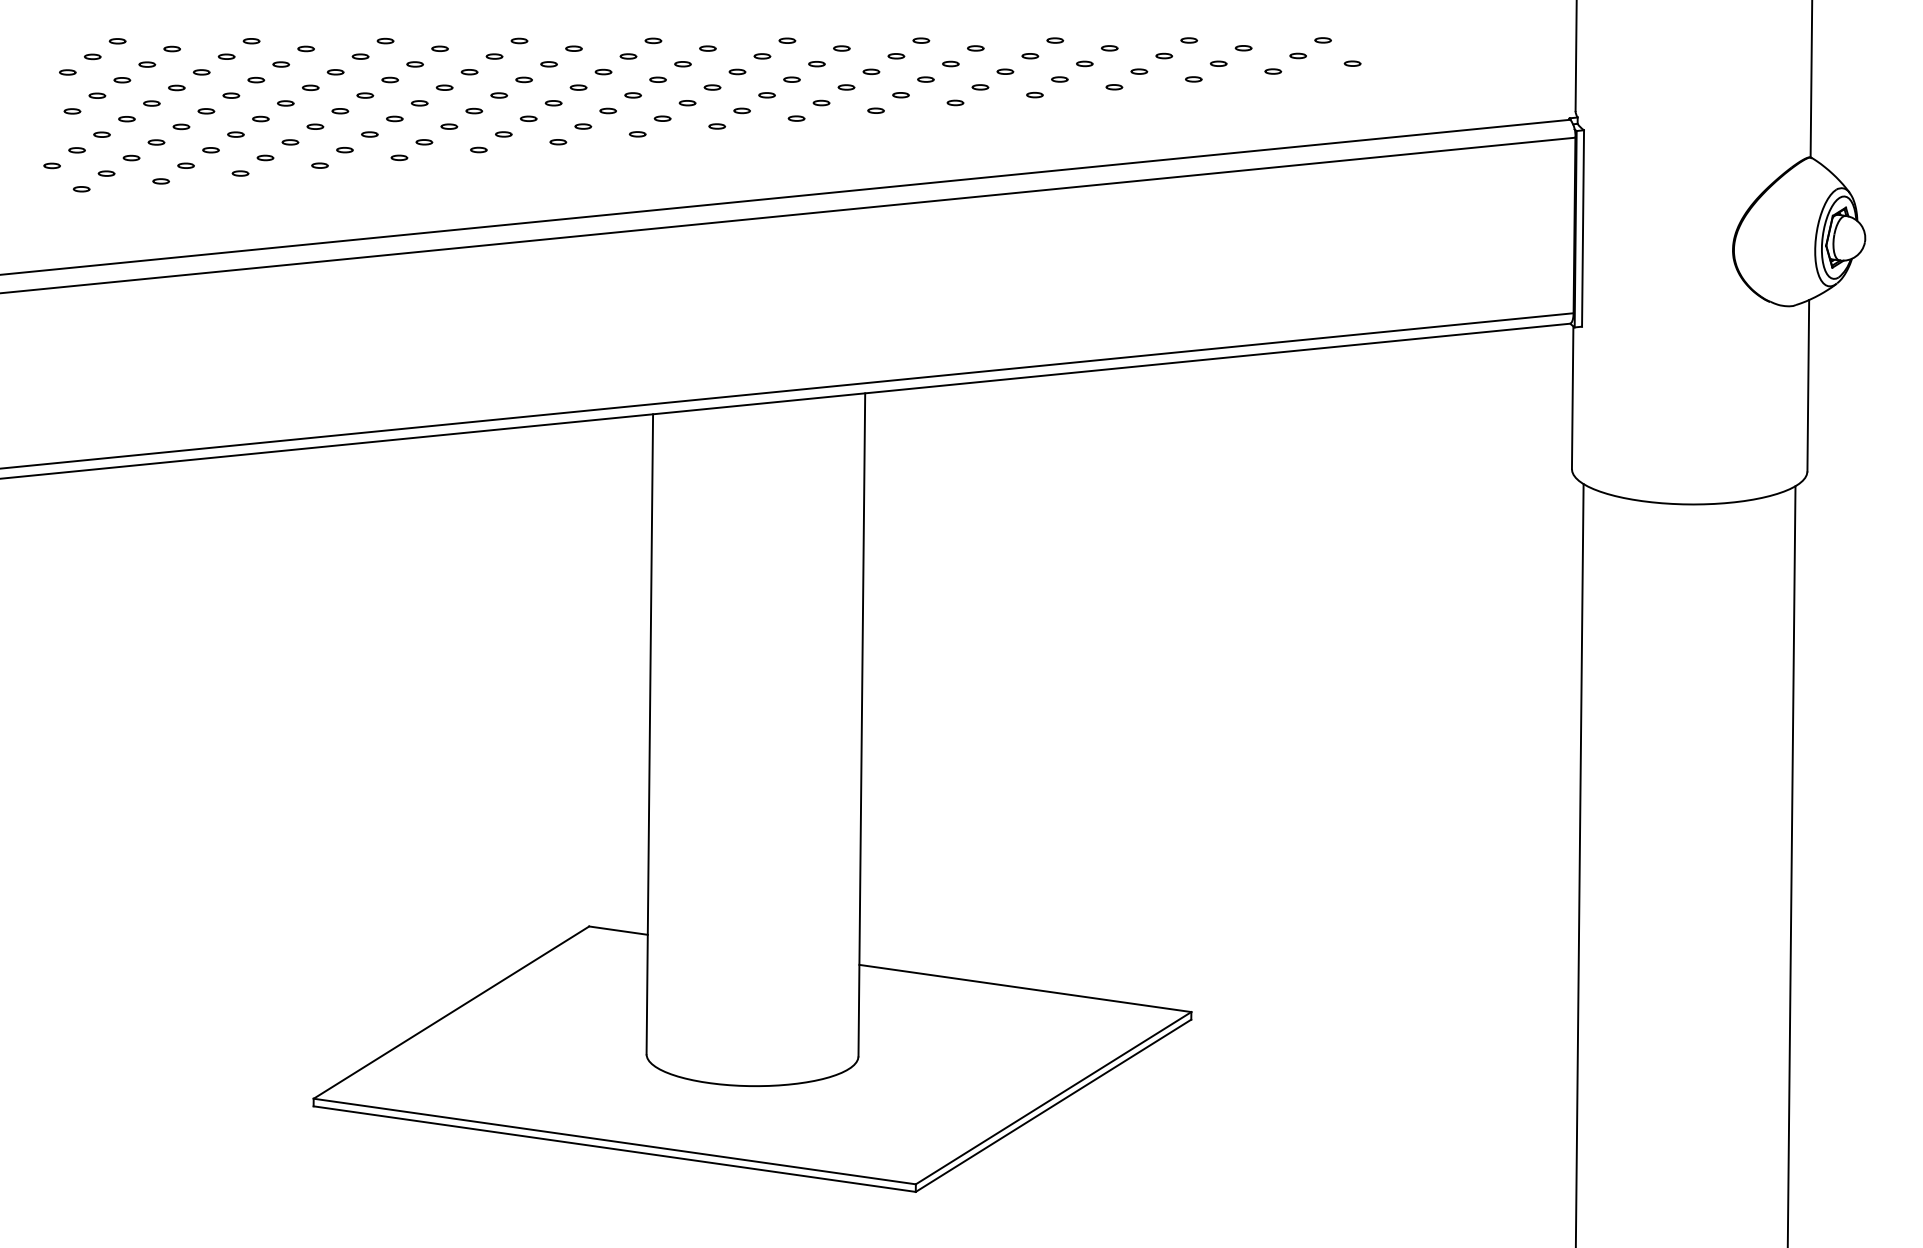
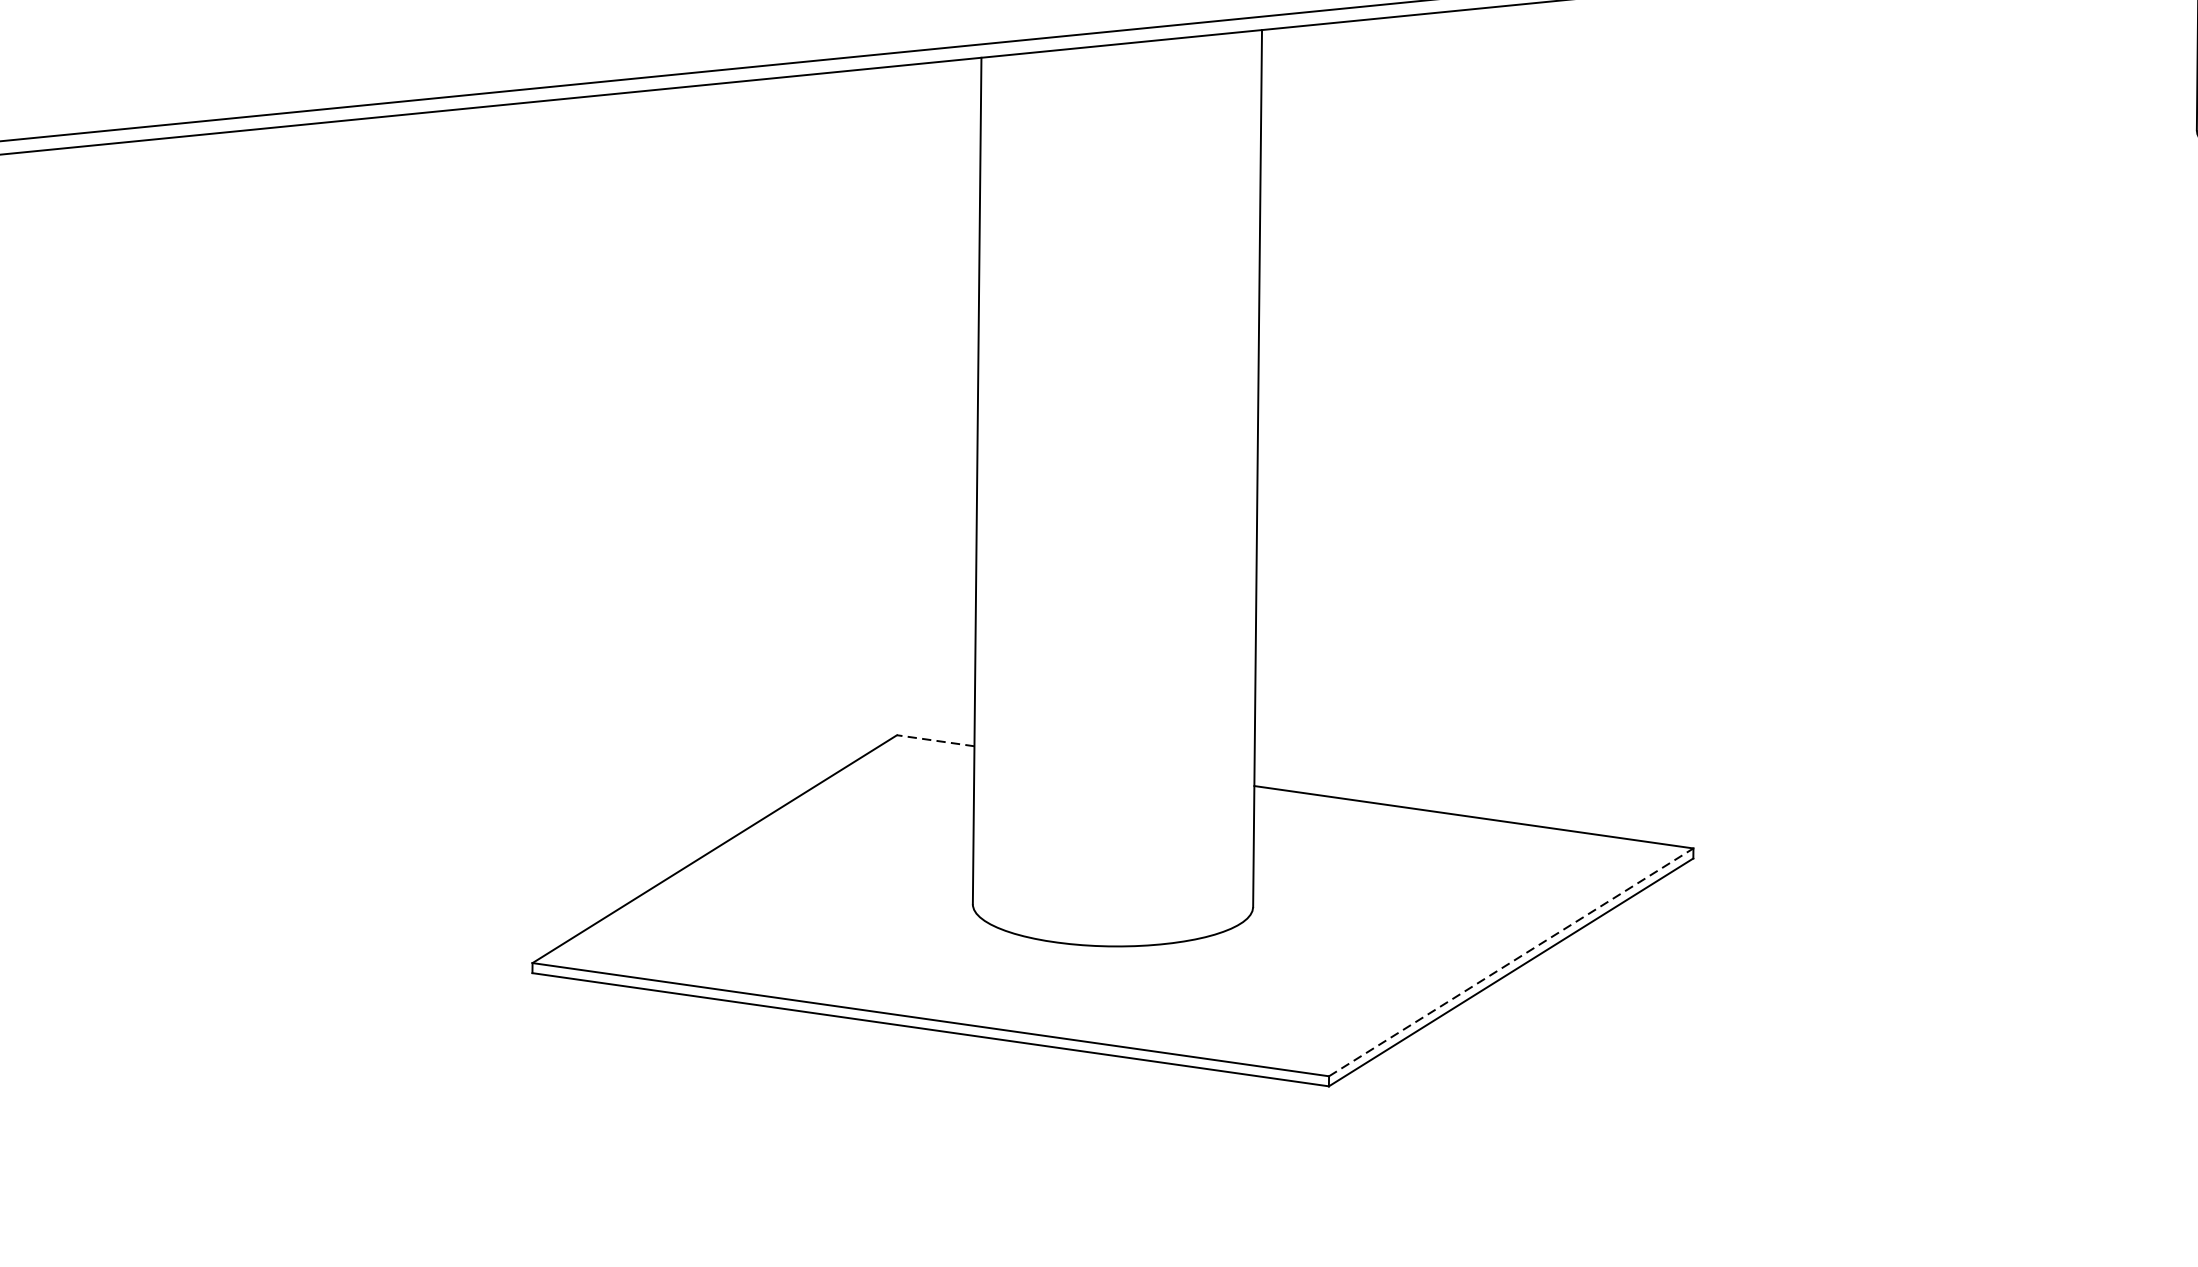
line: (618, 930) -> (935, 740), solid -> dashed
line: (1054, 1097) -> (1512, 961), solid -> dashed

